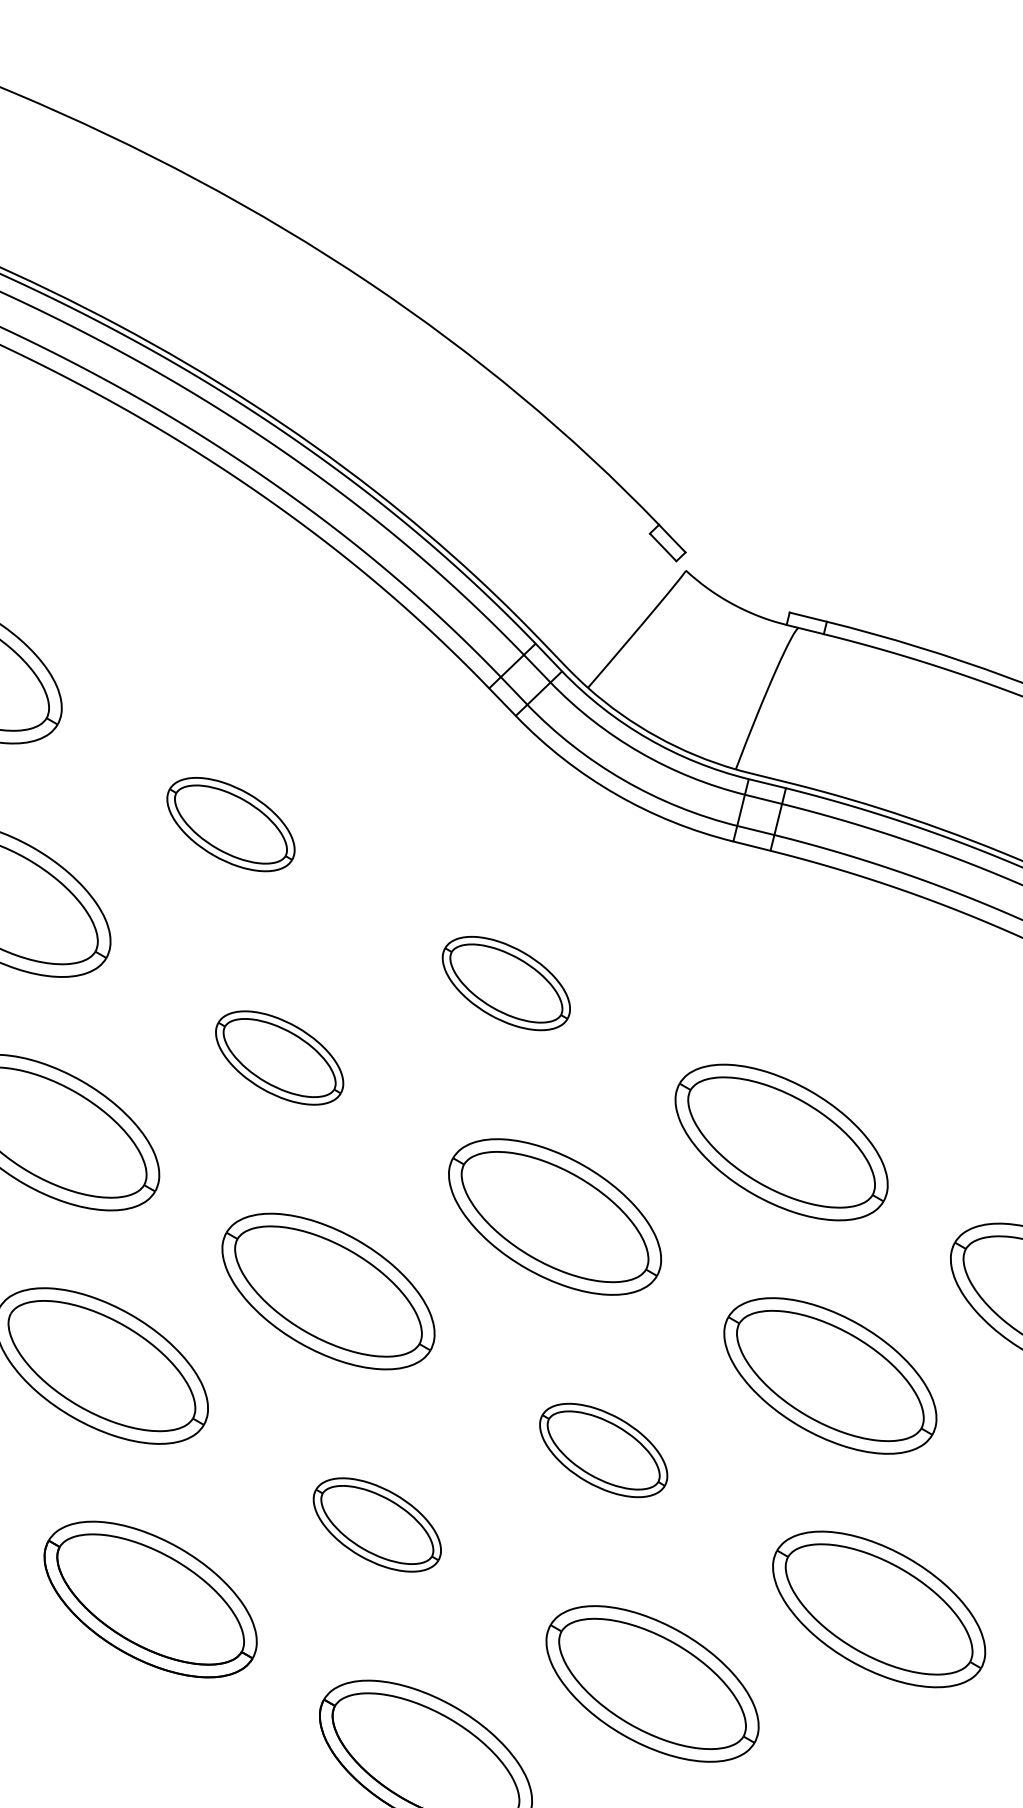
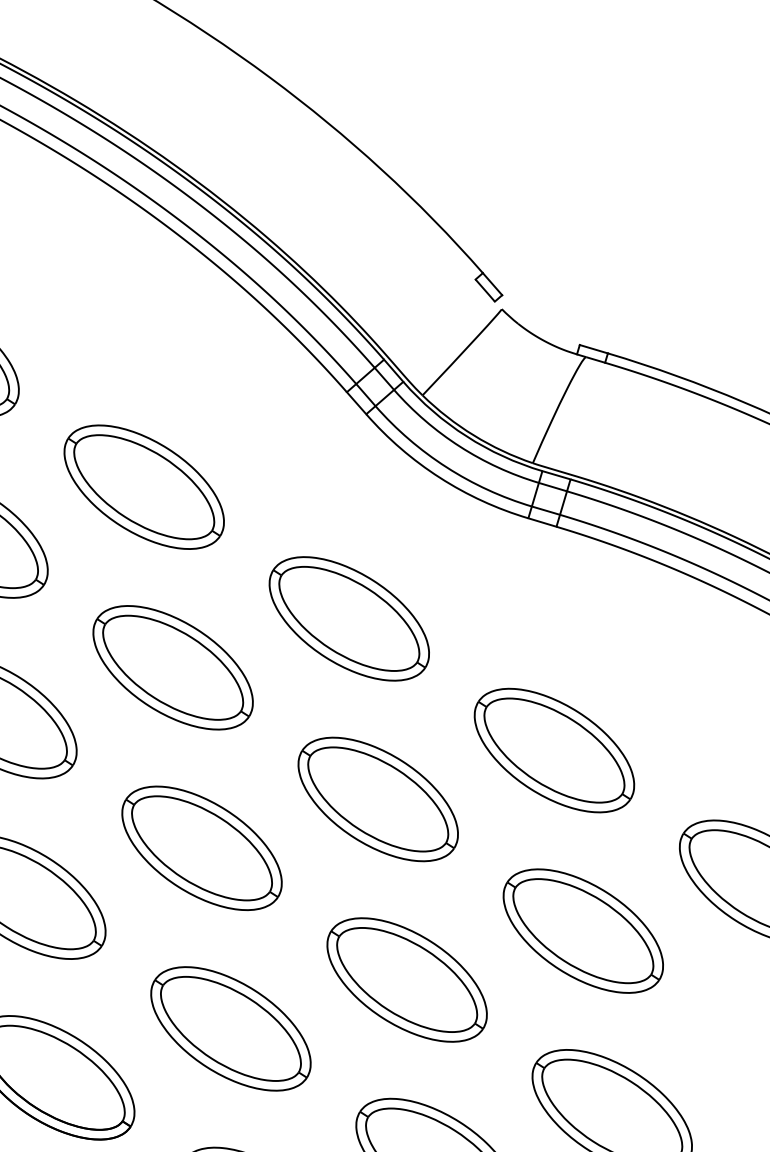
part: (230, 824) -> (143, 487), size x1.67
part: (506, 983) -> (349, 618), size x1.67
part: (279, 1057) -> (172, 667), size x1.67
part: (603, 1450) -> (406, 980), size x1.67
part: (377, 1524) -> (231, 1028), size x1.67

